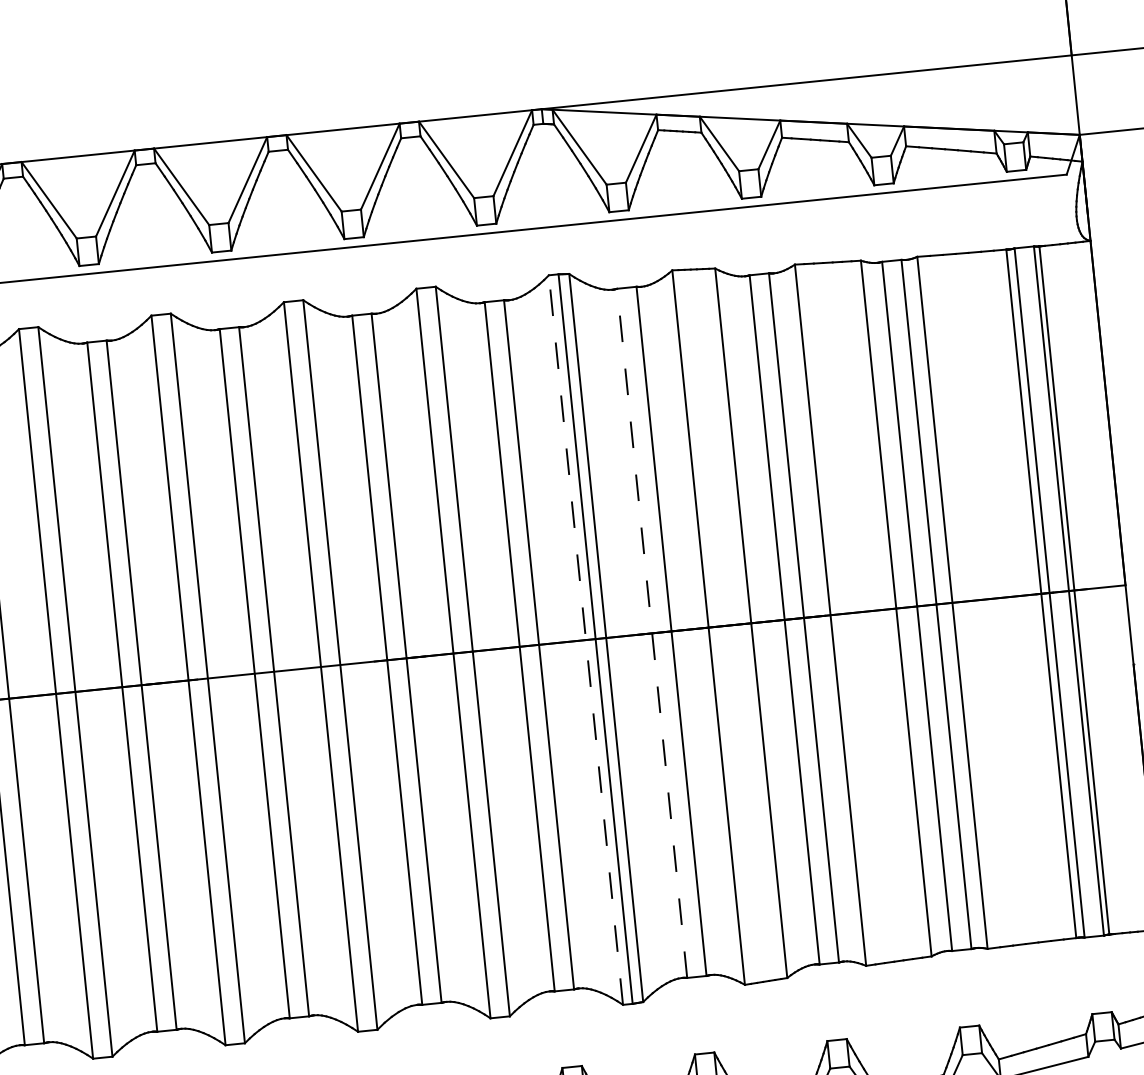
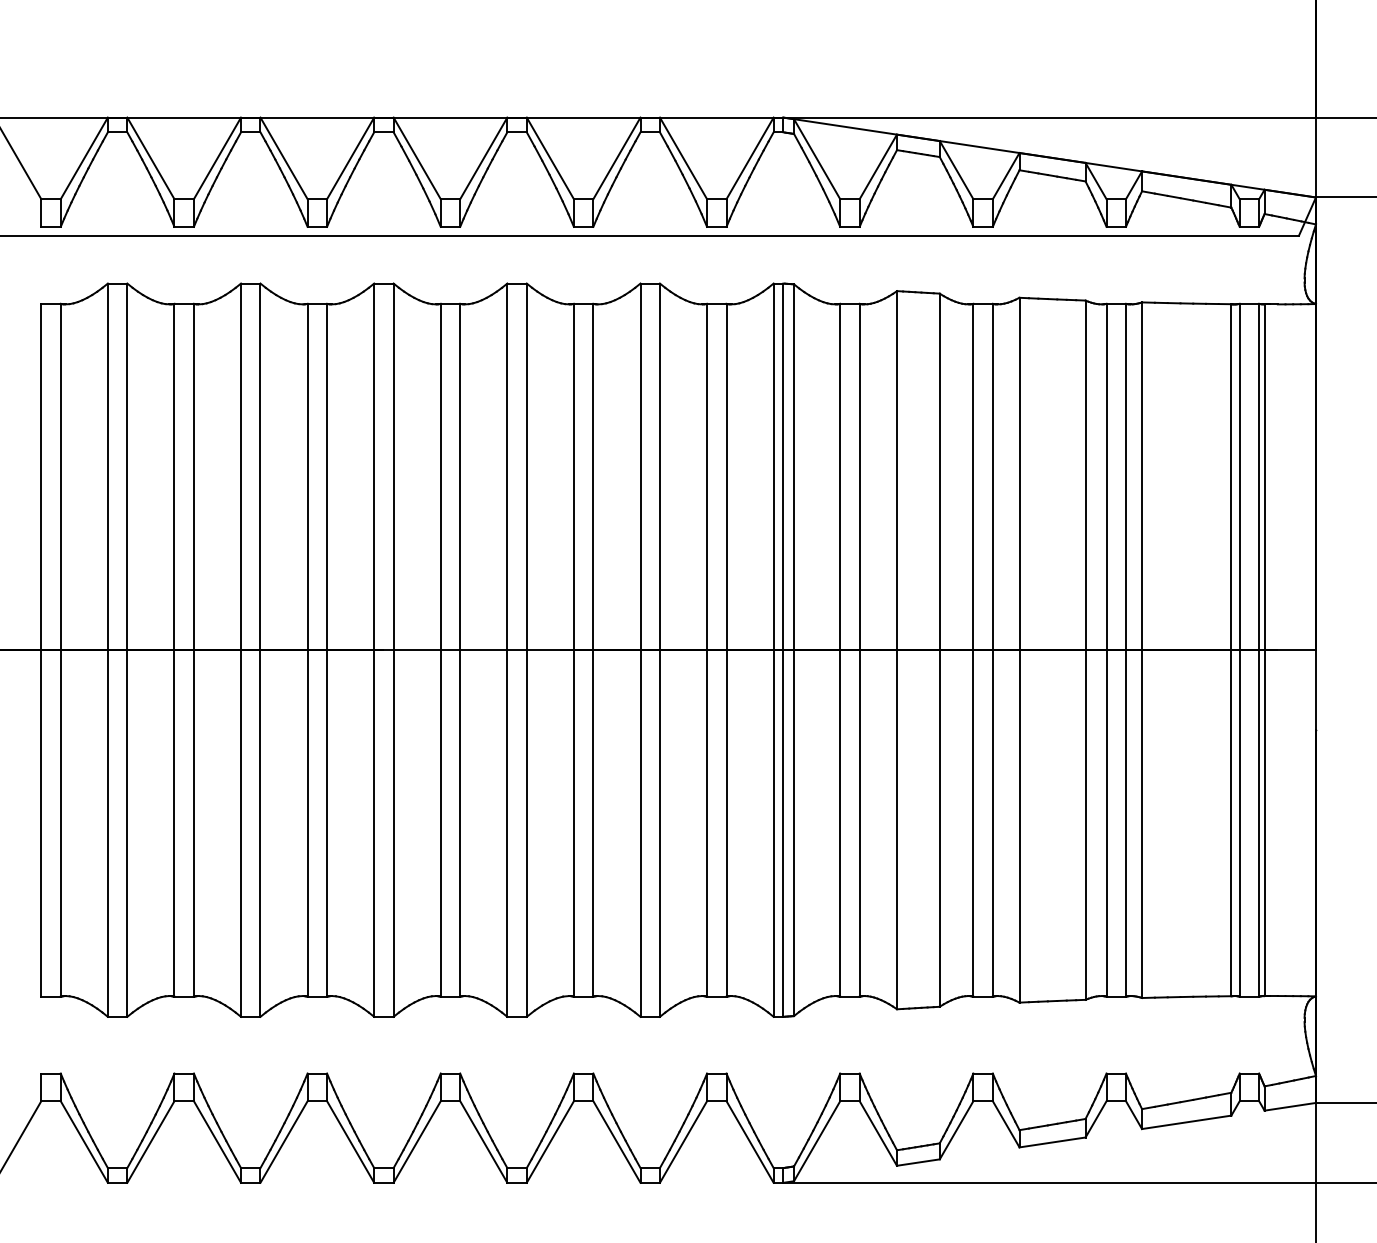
line: (652, 632) -> (840, 649), dashed -> solid
line: (585, 640) -> (773, 650), dashed -> solid

